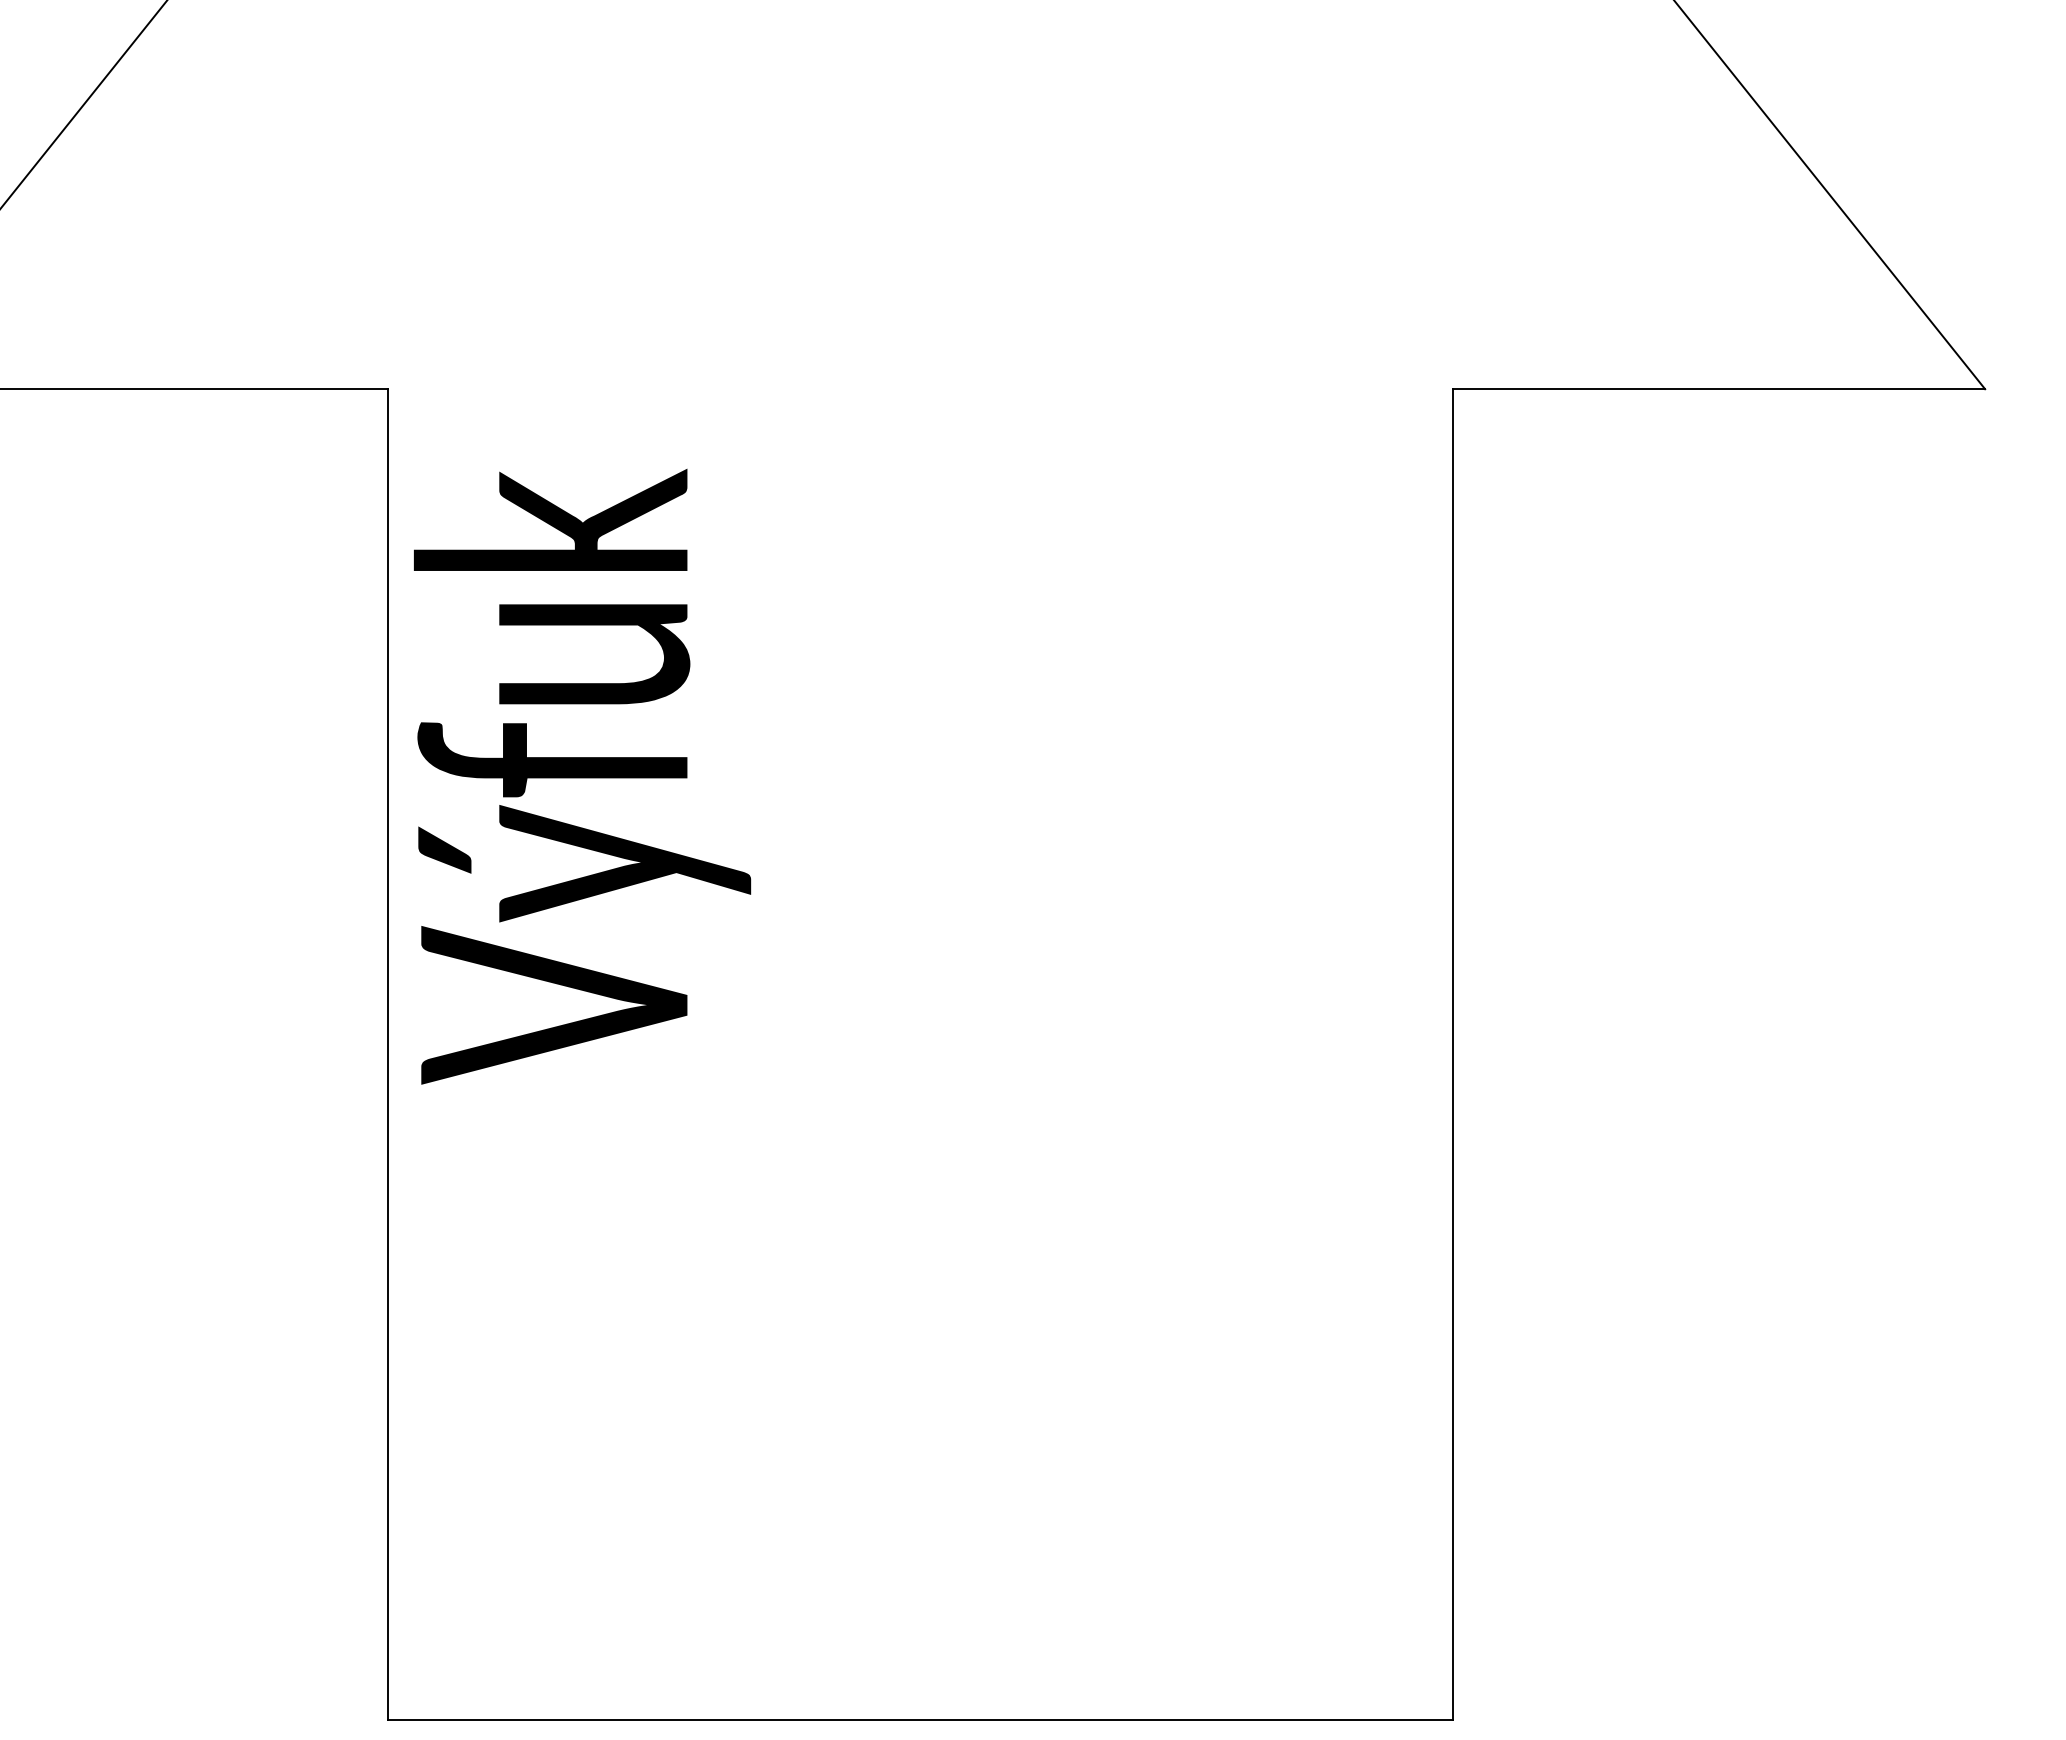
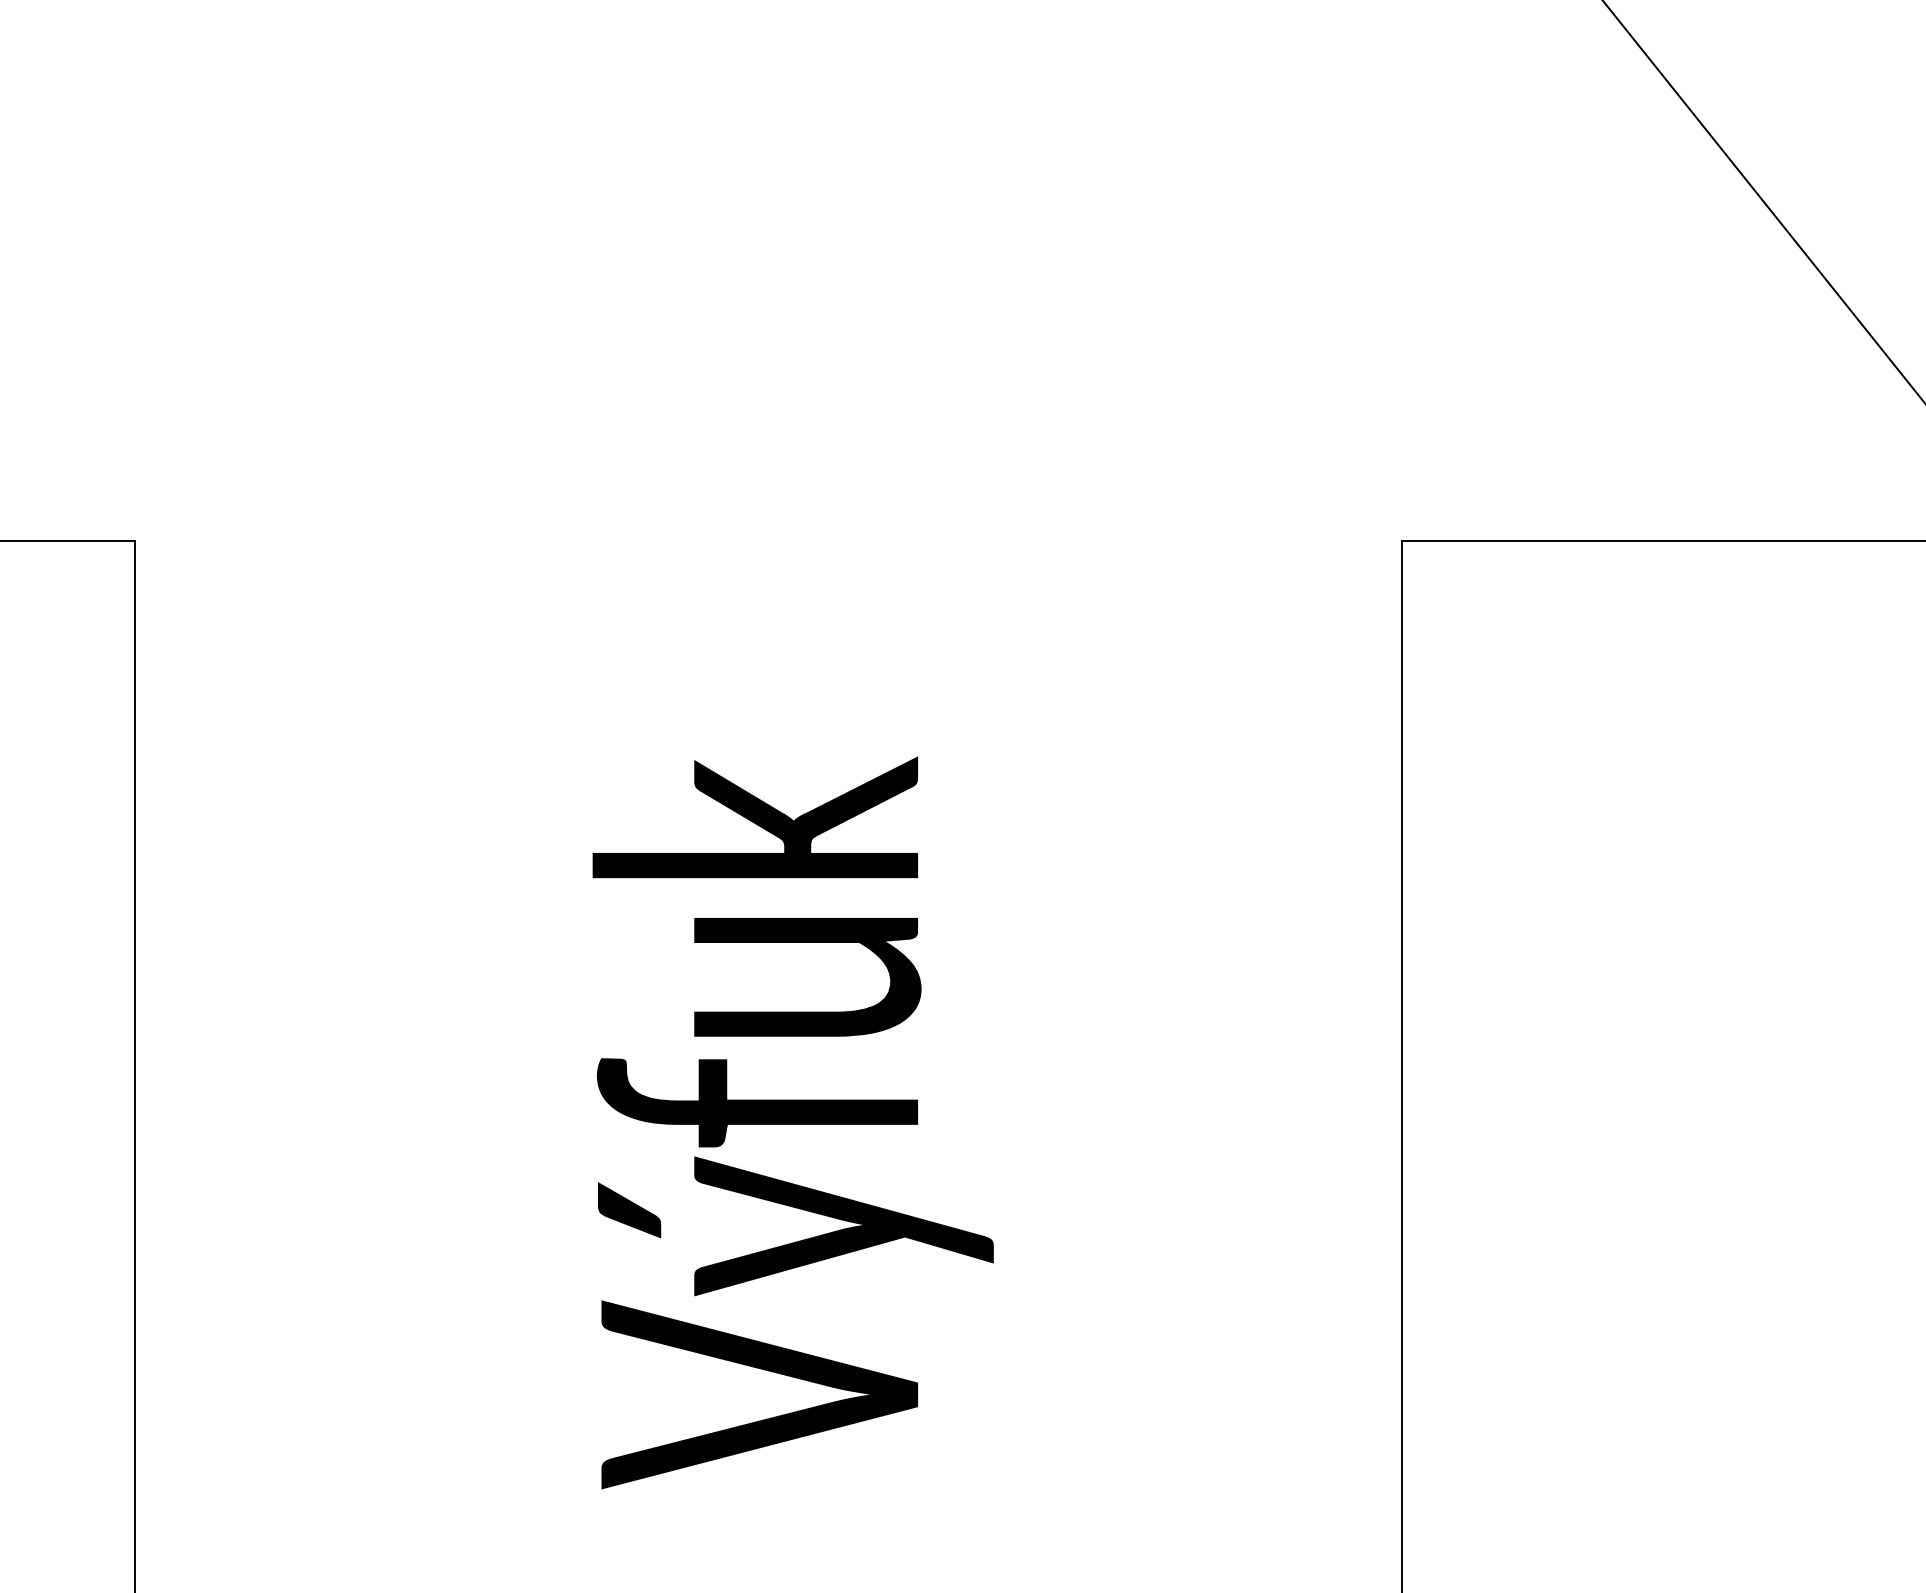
text: (582, 776) -> (793, 1122), moved

